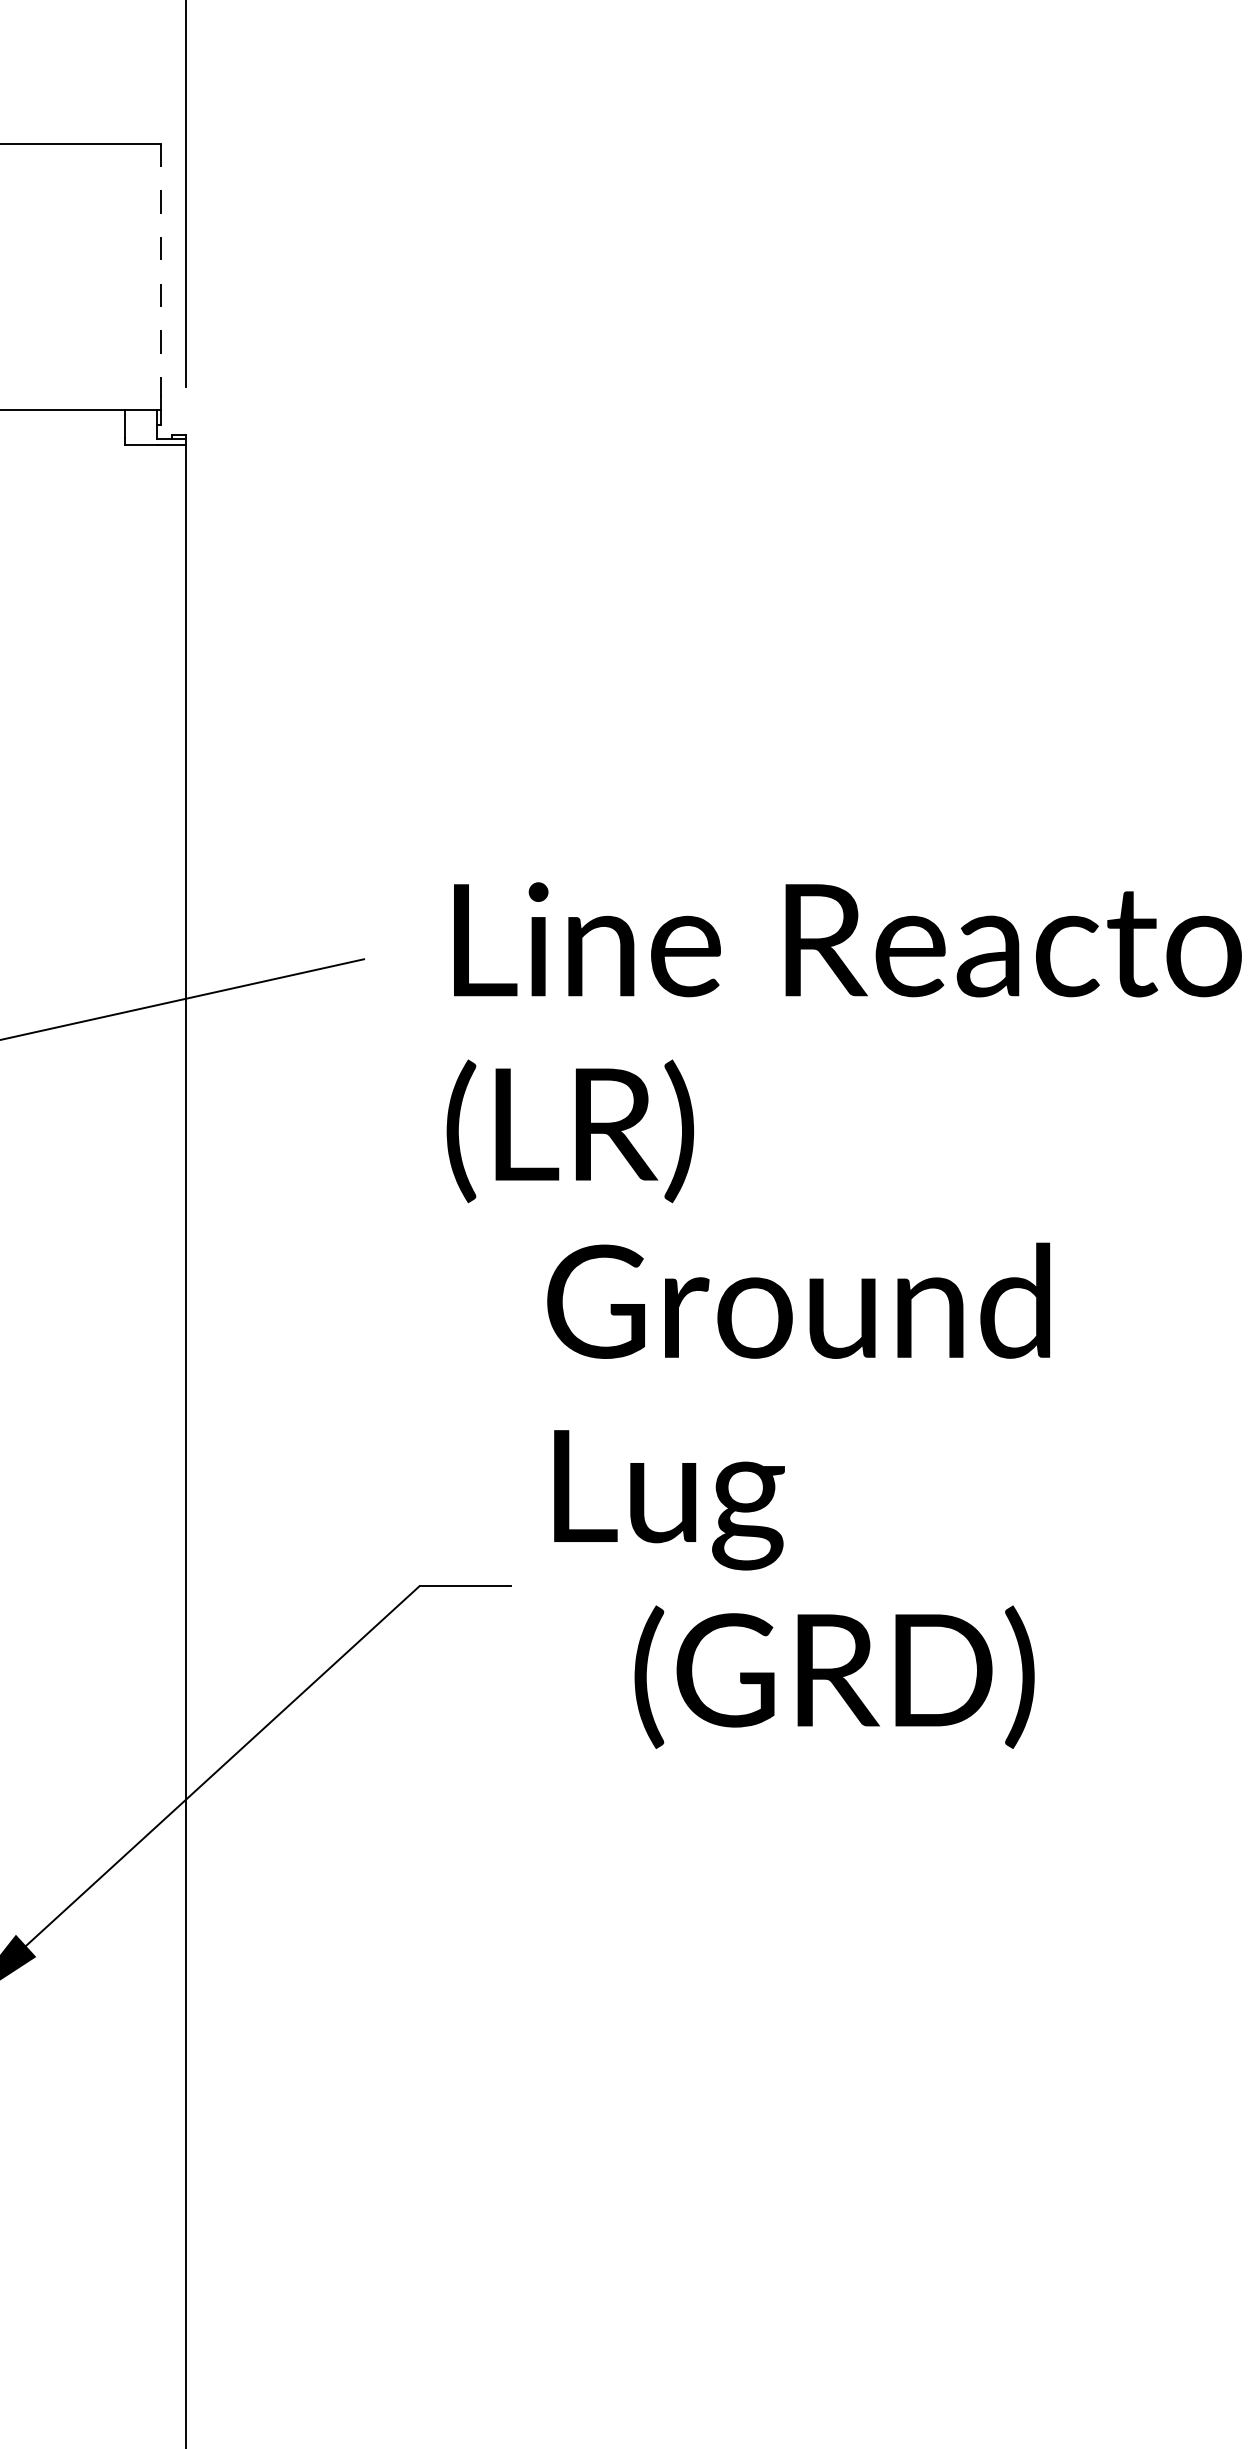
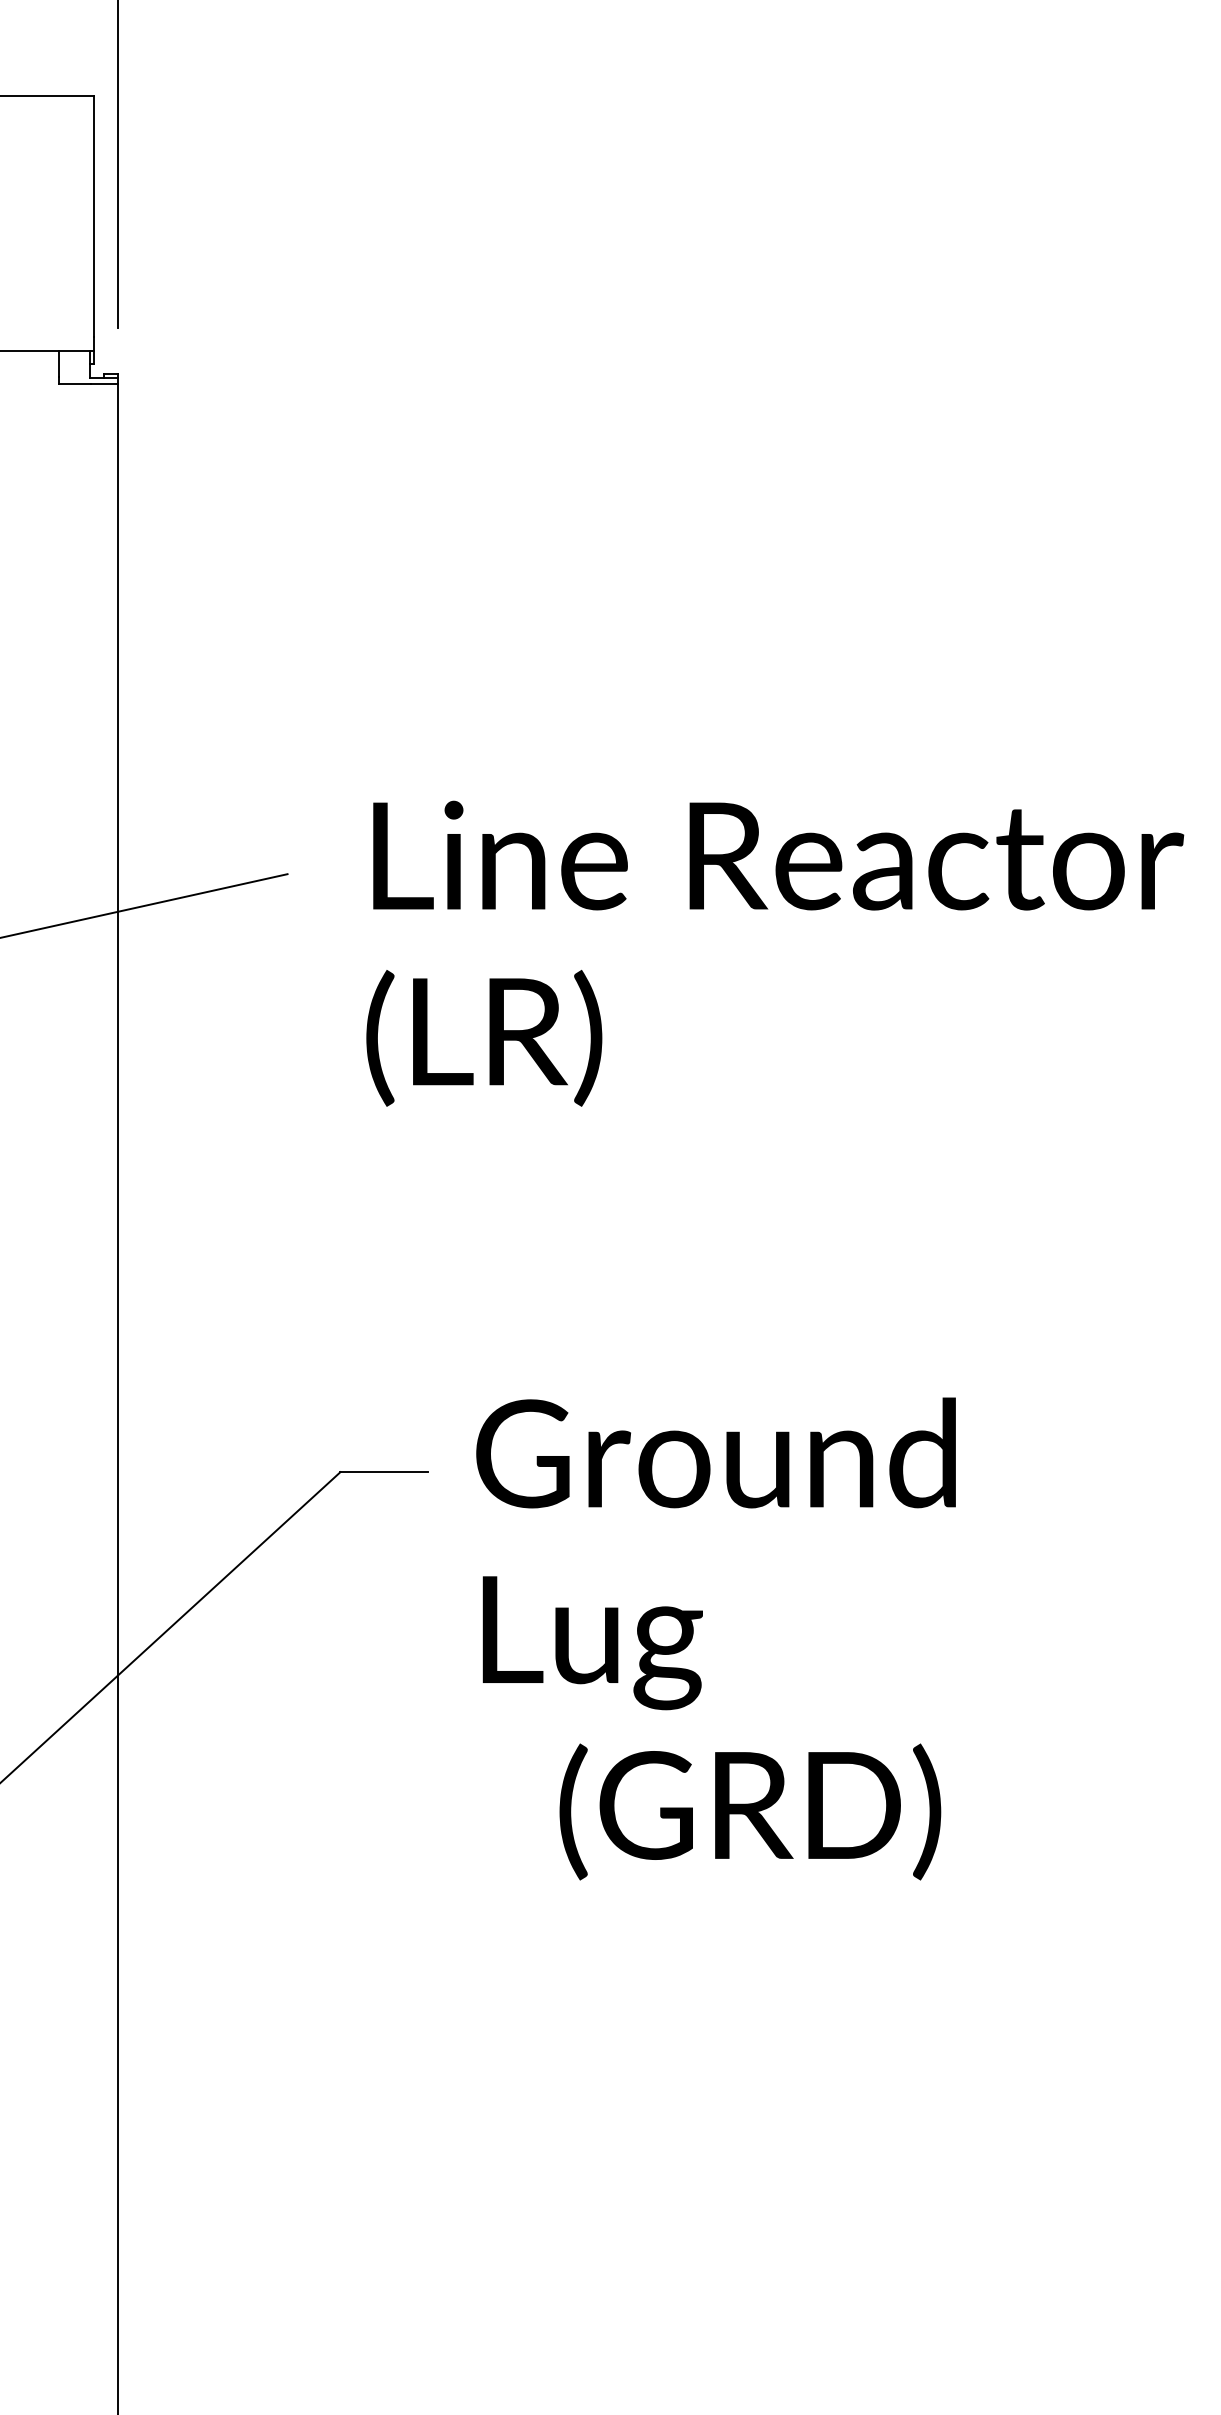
line: (161, 270) -> (94, 217), dashed -> solid
text: (798, 1495) -> (715, 1638), moved

